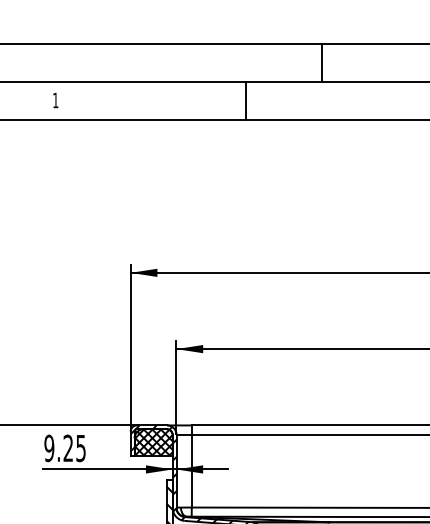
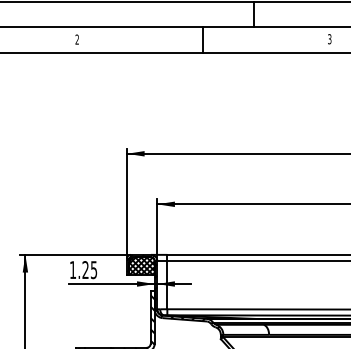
text: (54, 100) -> (76, 39), 1 -> 2
text: (48, 449) -> (72, 270), 9.25 -> 1.25

